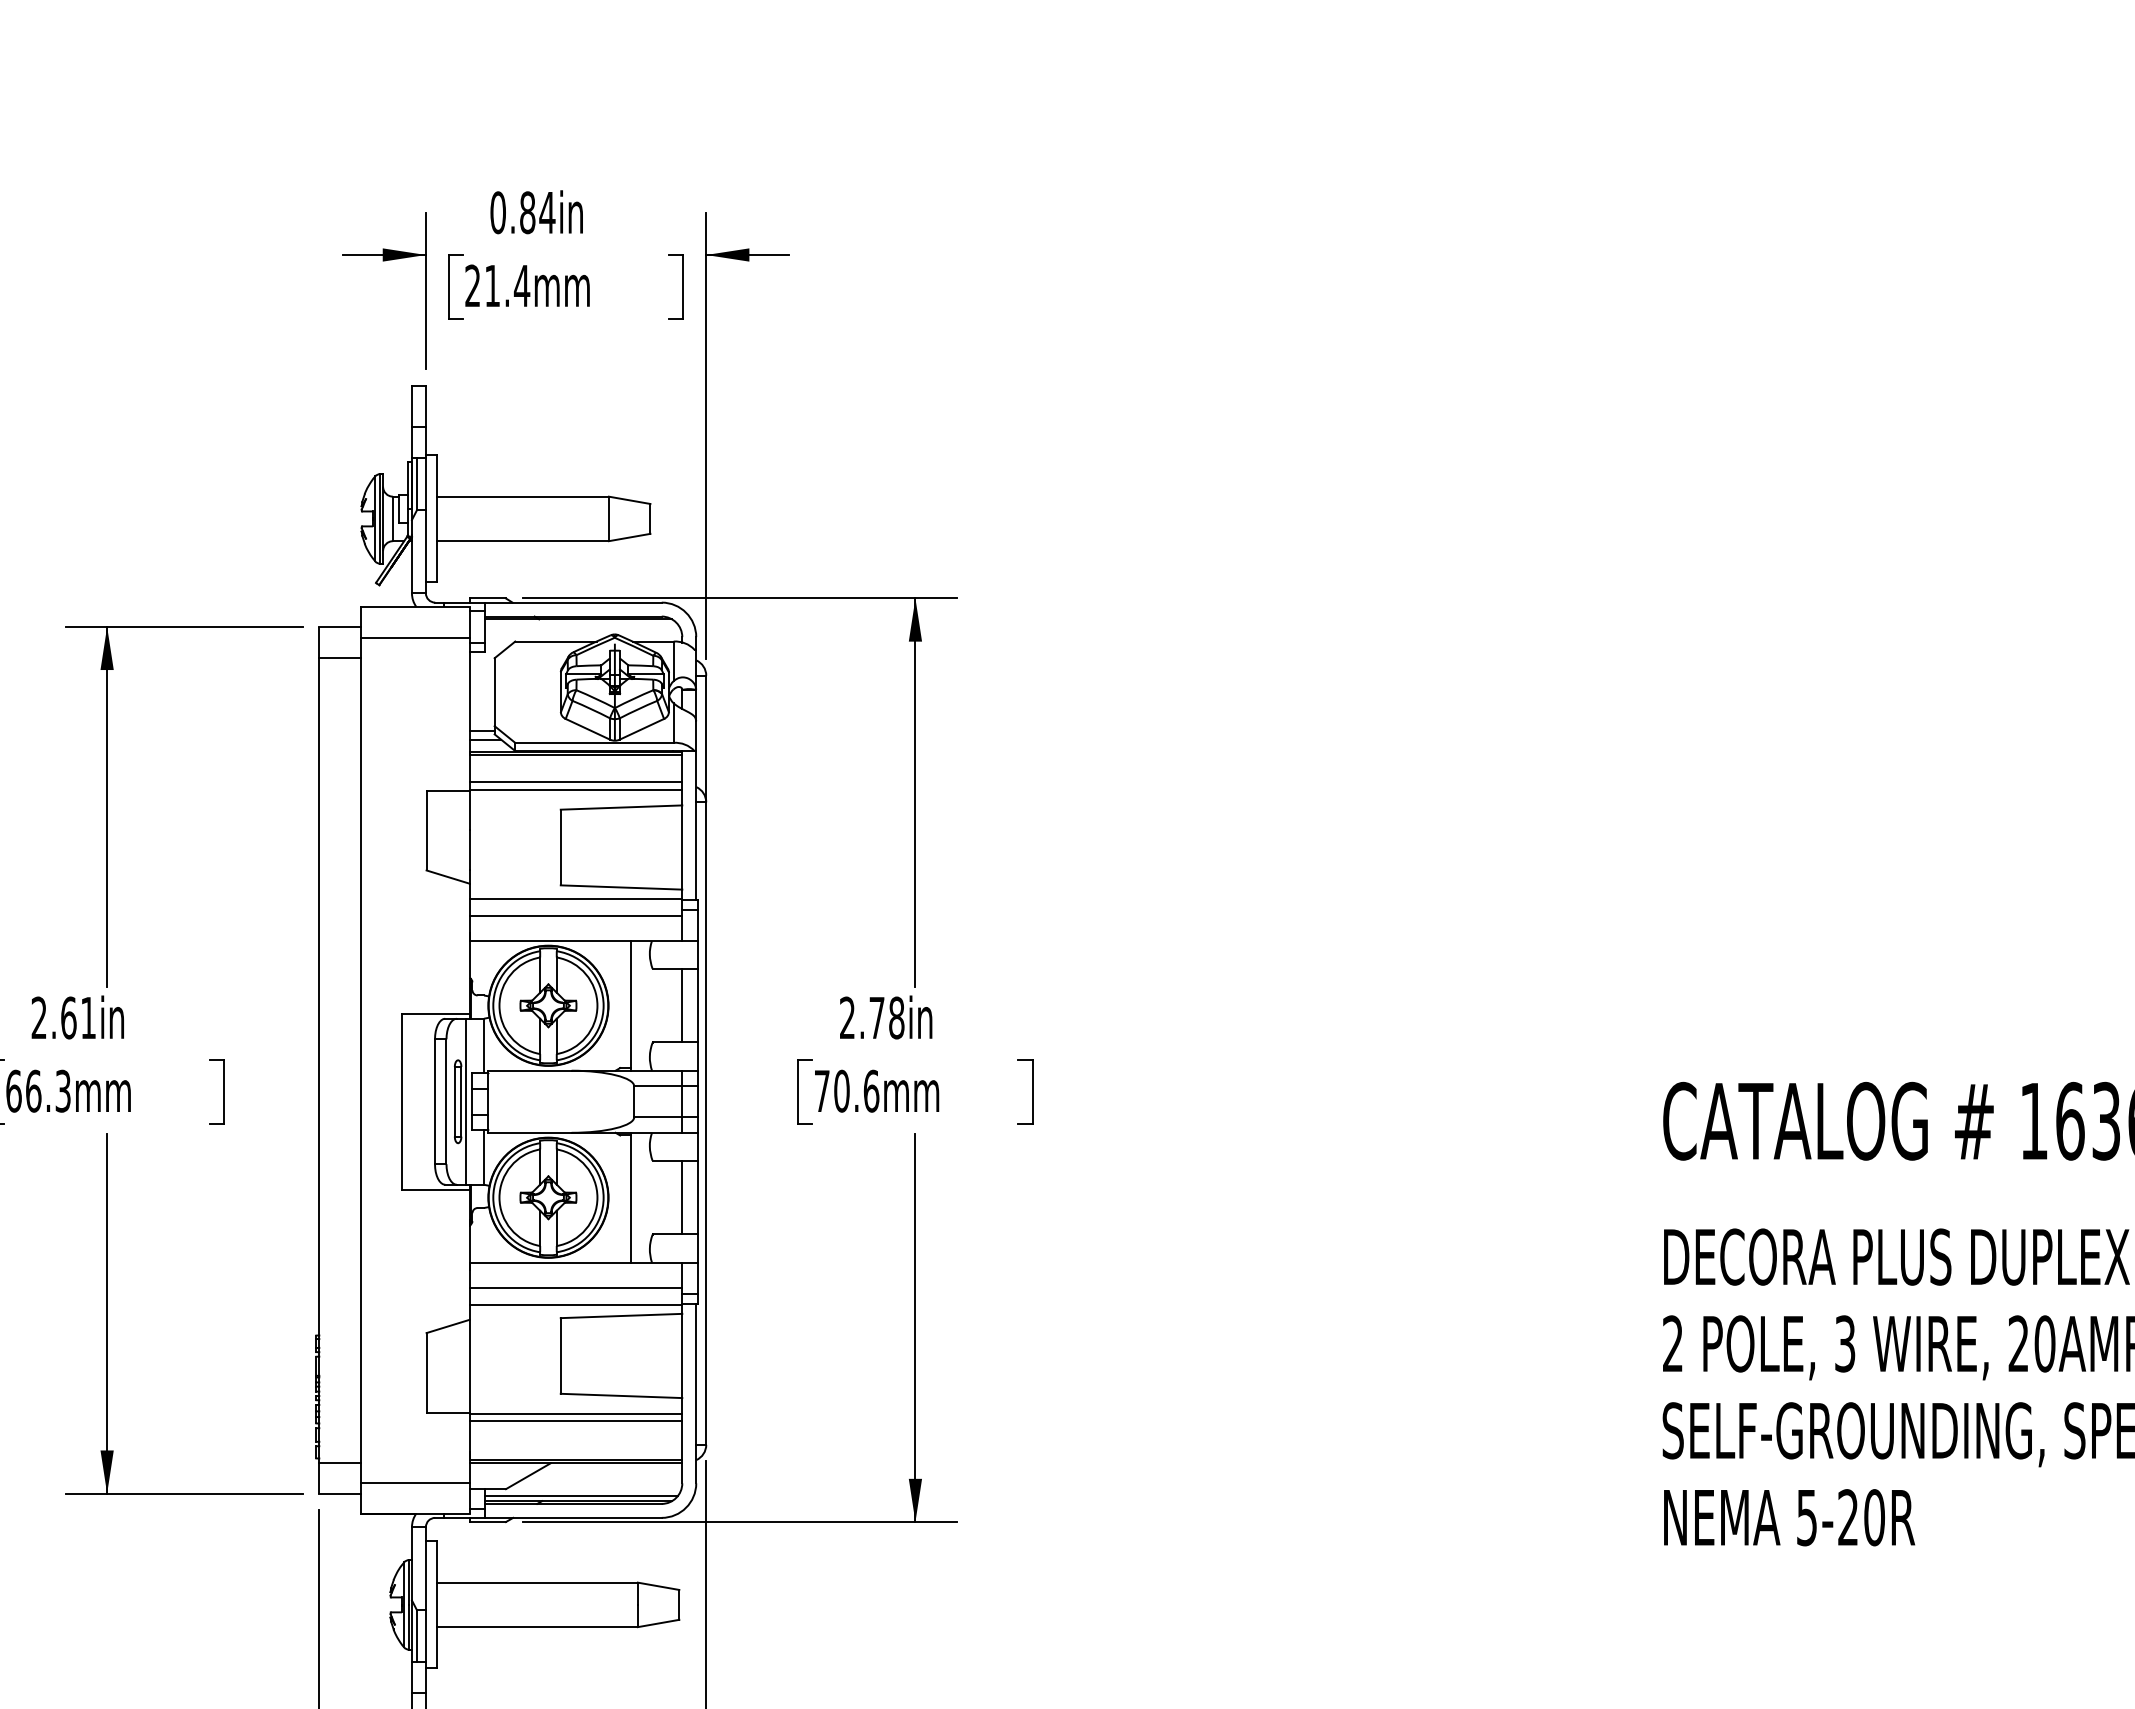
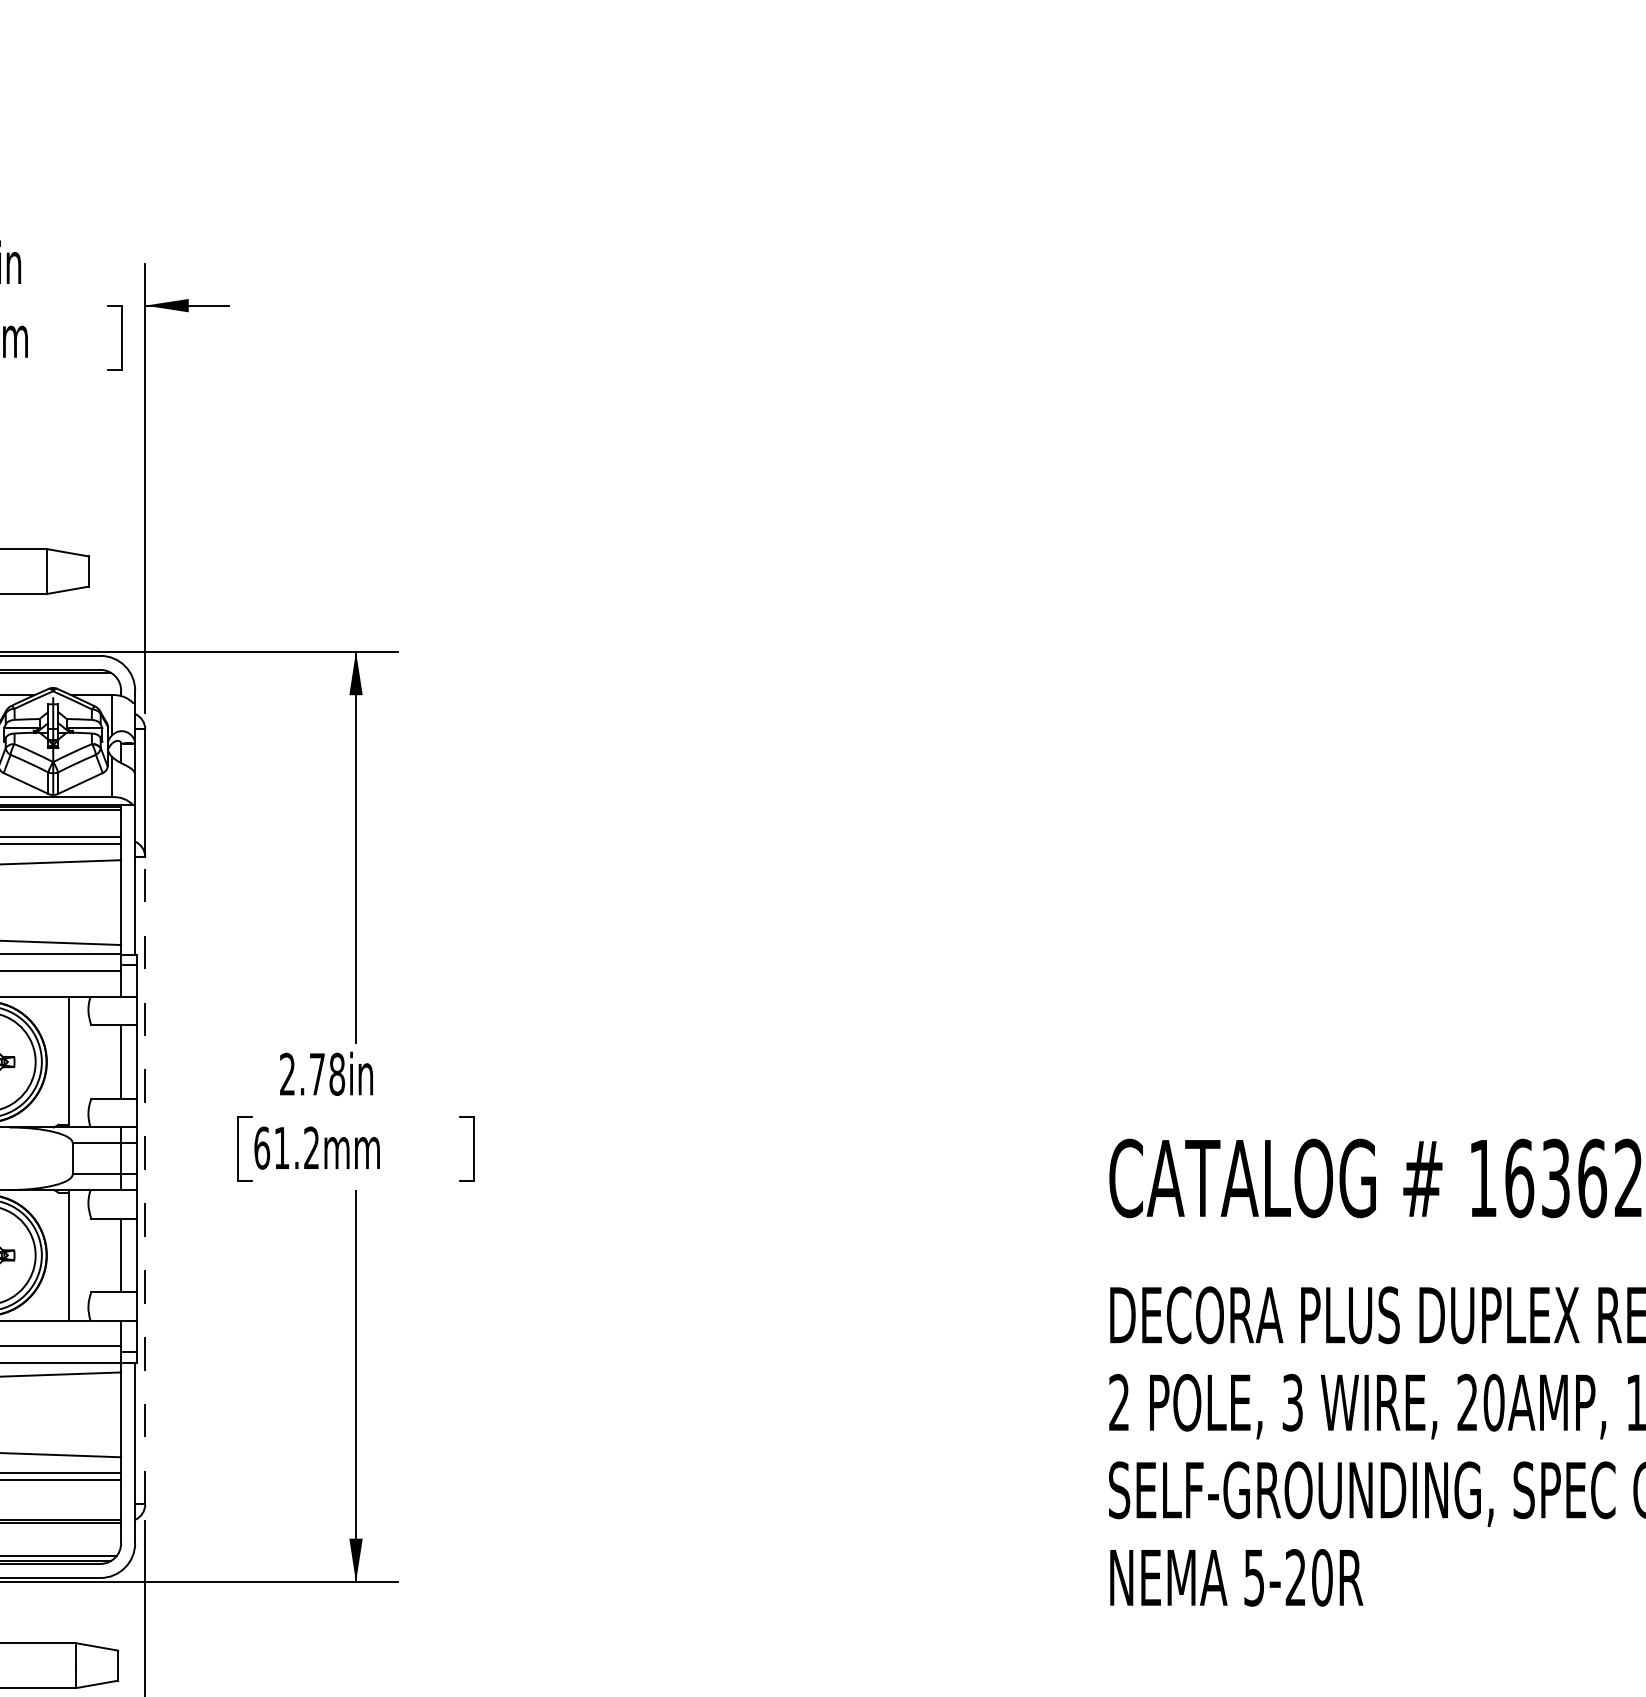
text: (846, 1090) -> (286, 1147), 70.6mm -> 61.2mm
line: (706, 1123) -> (145, 1180), solid -> dashed

